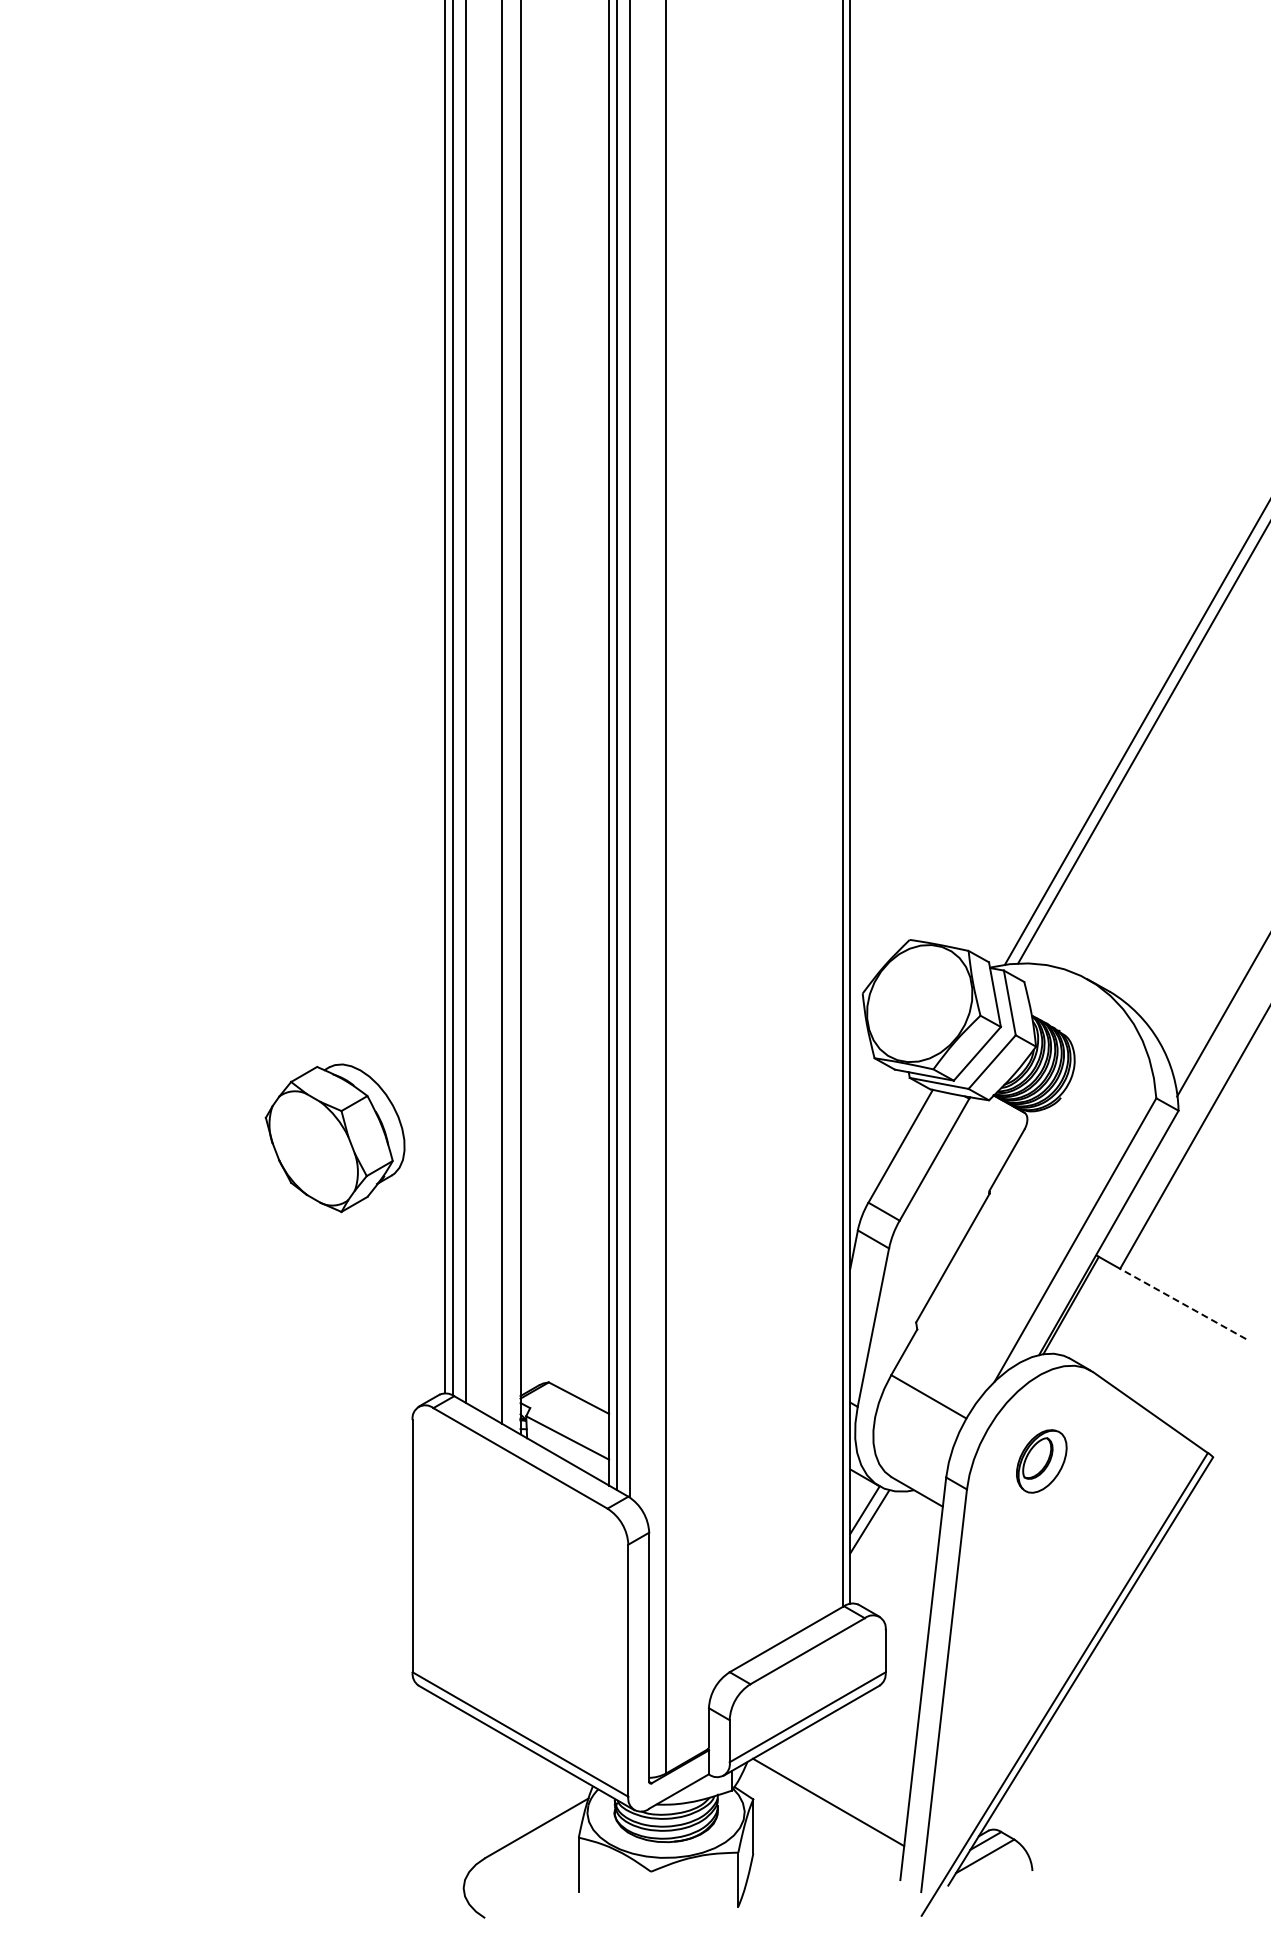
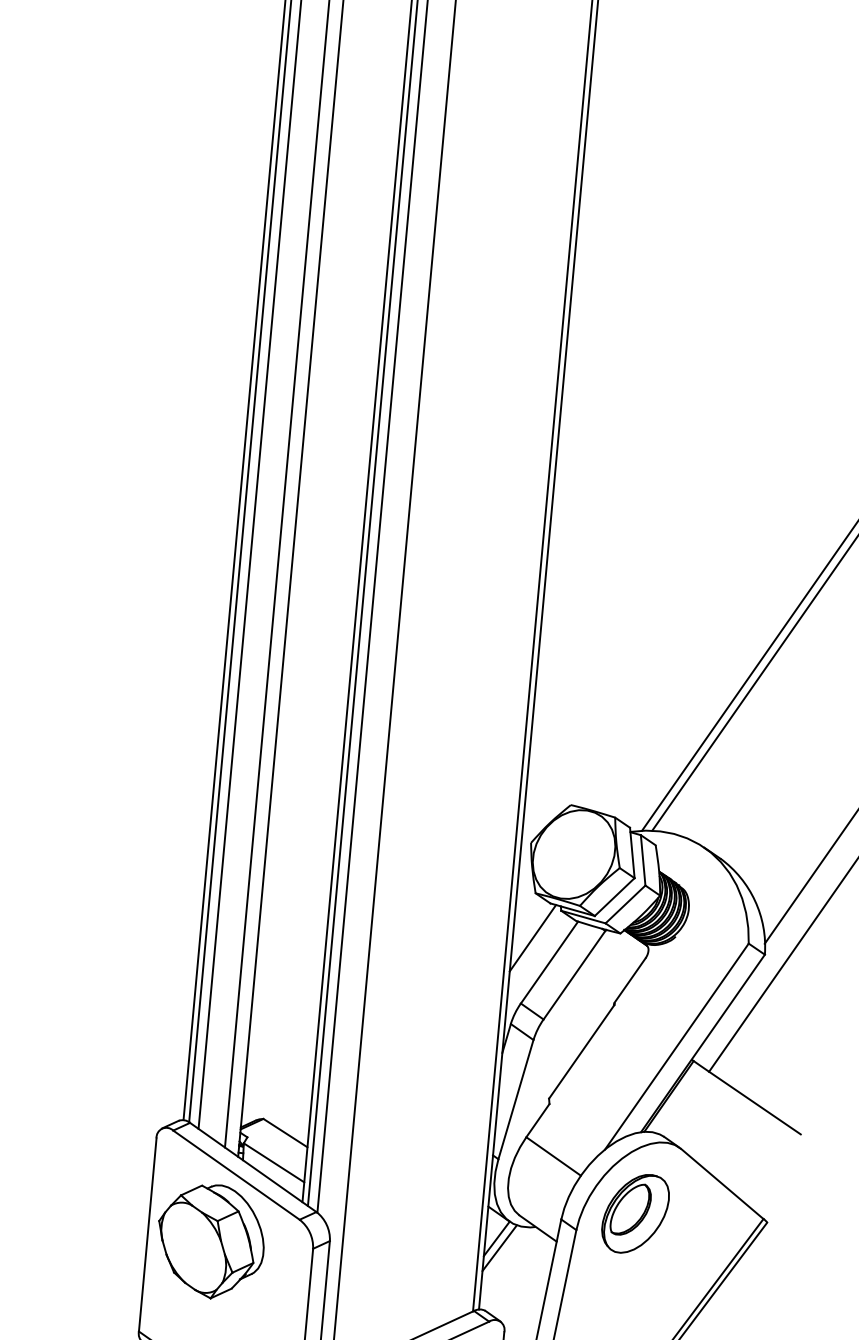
line: (876, 1116) -> (533, 938), added
part: (334, 1138) -> (210, 1241), moved
line: (1182, 1303) -> (754, 1102), dashed -> solid
part: (1041, 1461) -> (635, 1213), size x1.67

